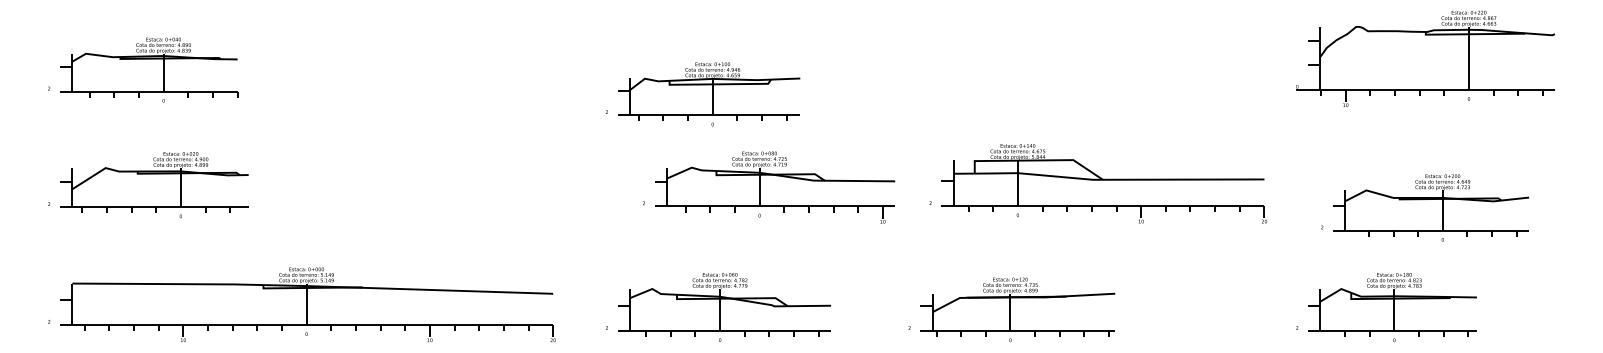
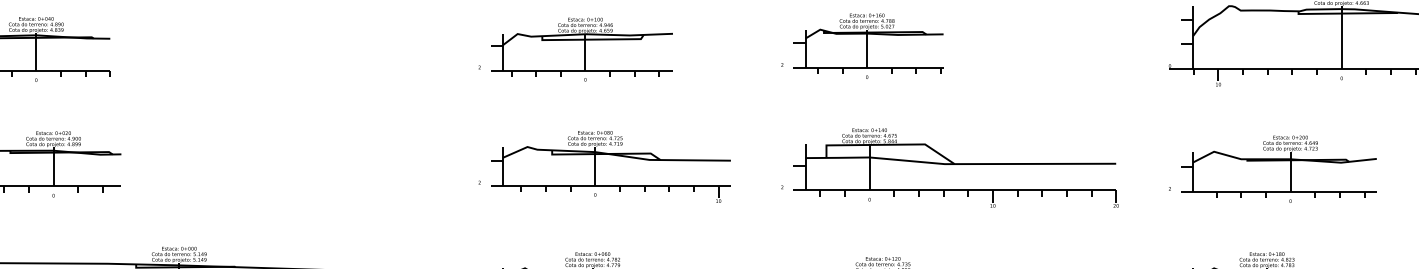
part: (989, 66) -> (862, 45), added
part: (703, 94) -> (576, 49), moved
part: (1098, 183) -> (950, 167), moved
part: (760, 187) -> (596, 166), moved
part: (1425, 207) -> (1273, 168), moved

